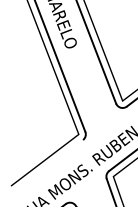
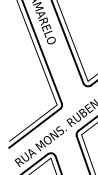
line: (46, 167) -> (34, 128), added

